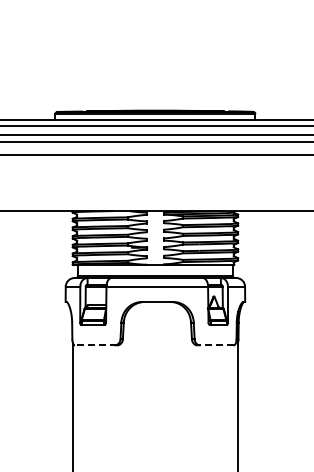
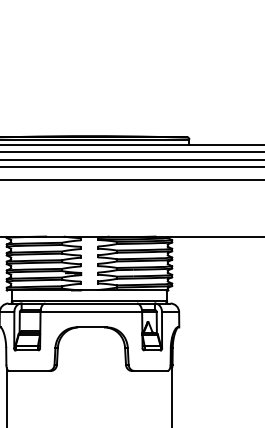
line: (96, 345) -> (30, 370), dashed -> solid
line: (215, 345) -> (149, 370), dashed -> solid

